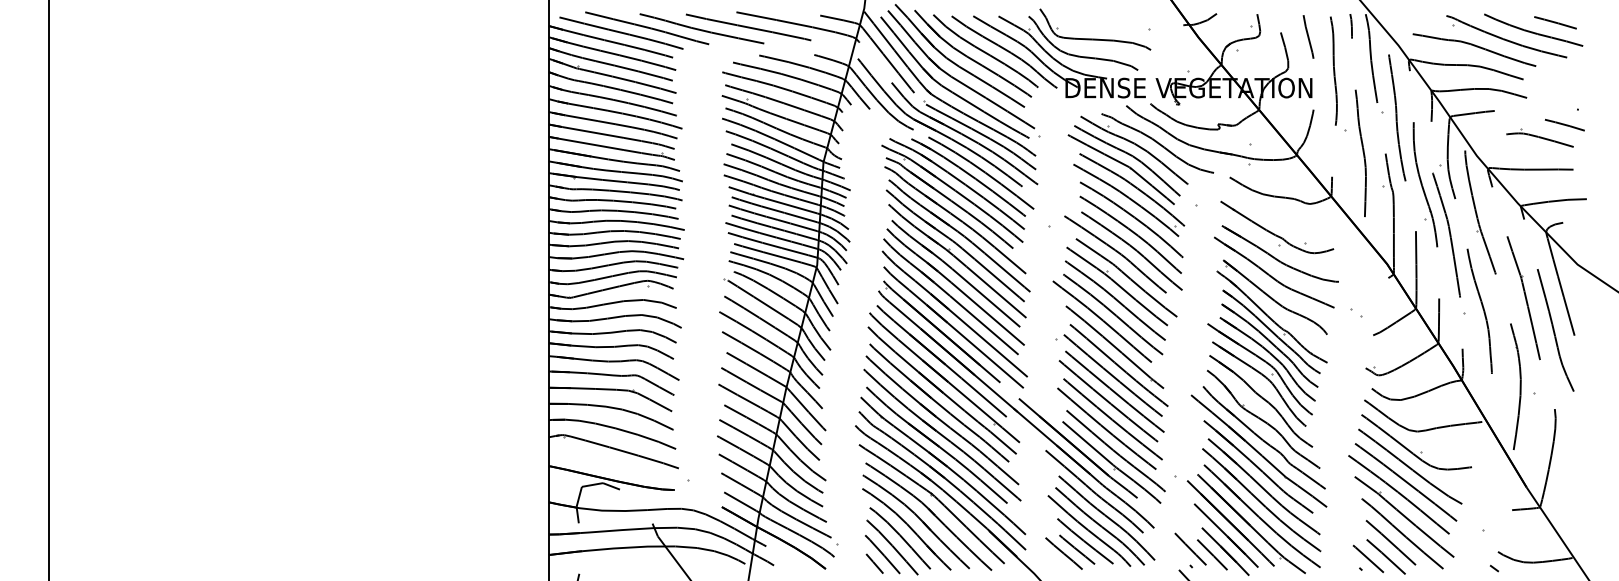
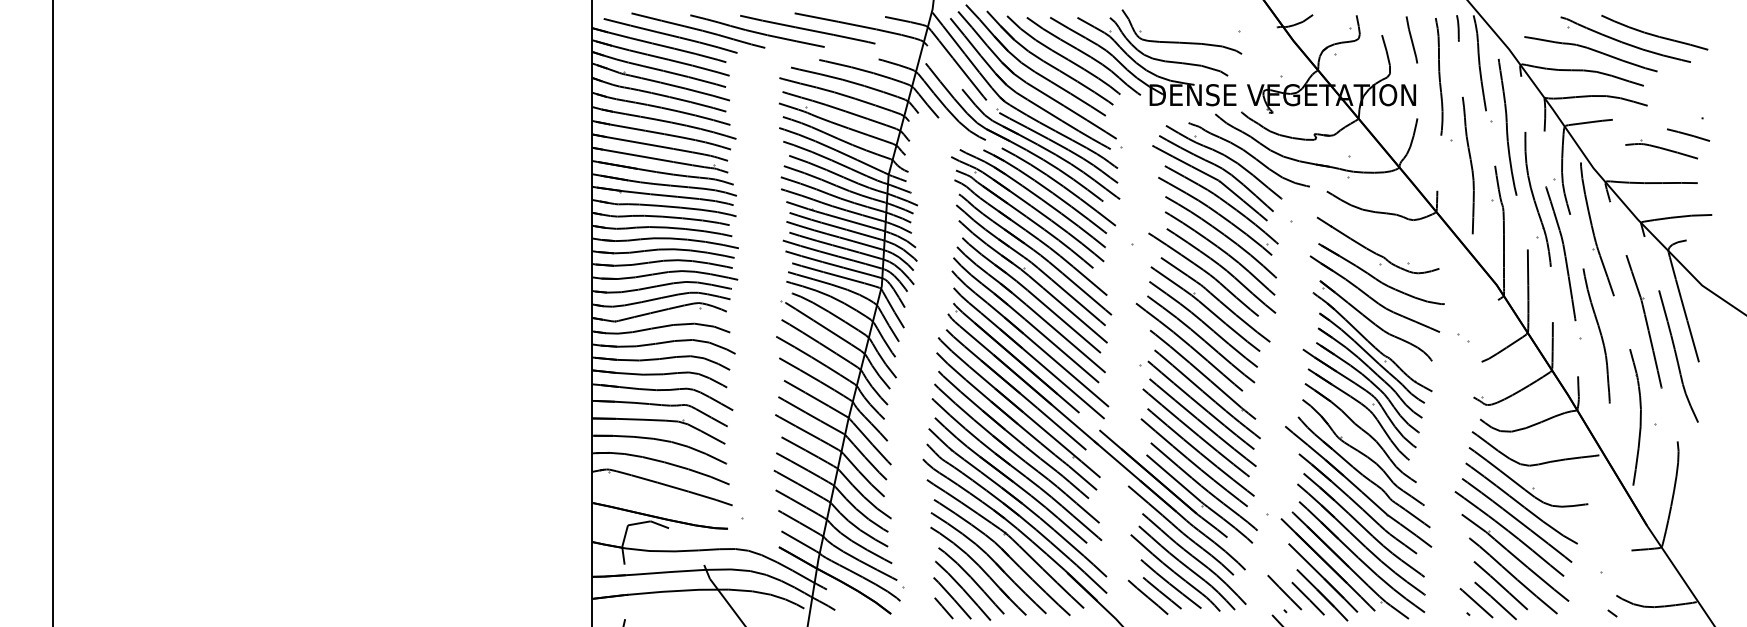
line: (1555, 22) -> (1678, 24), removed

